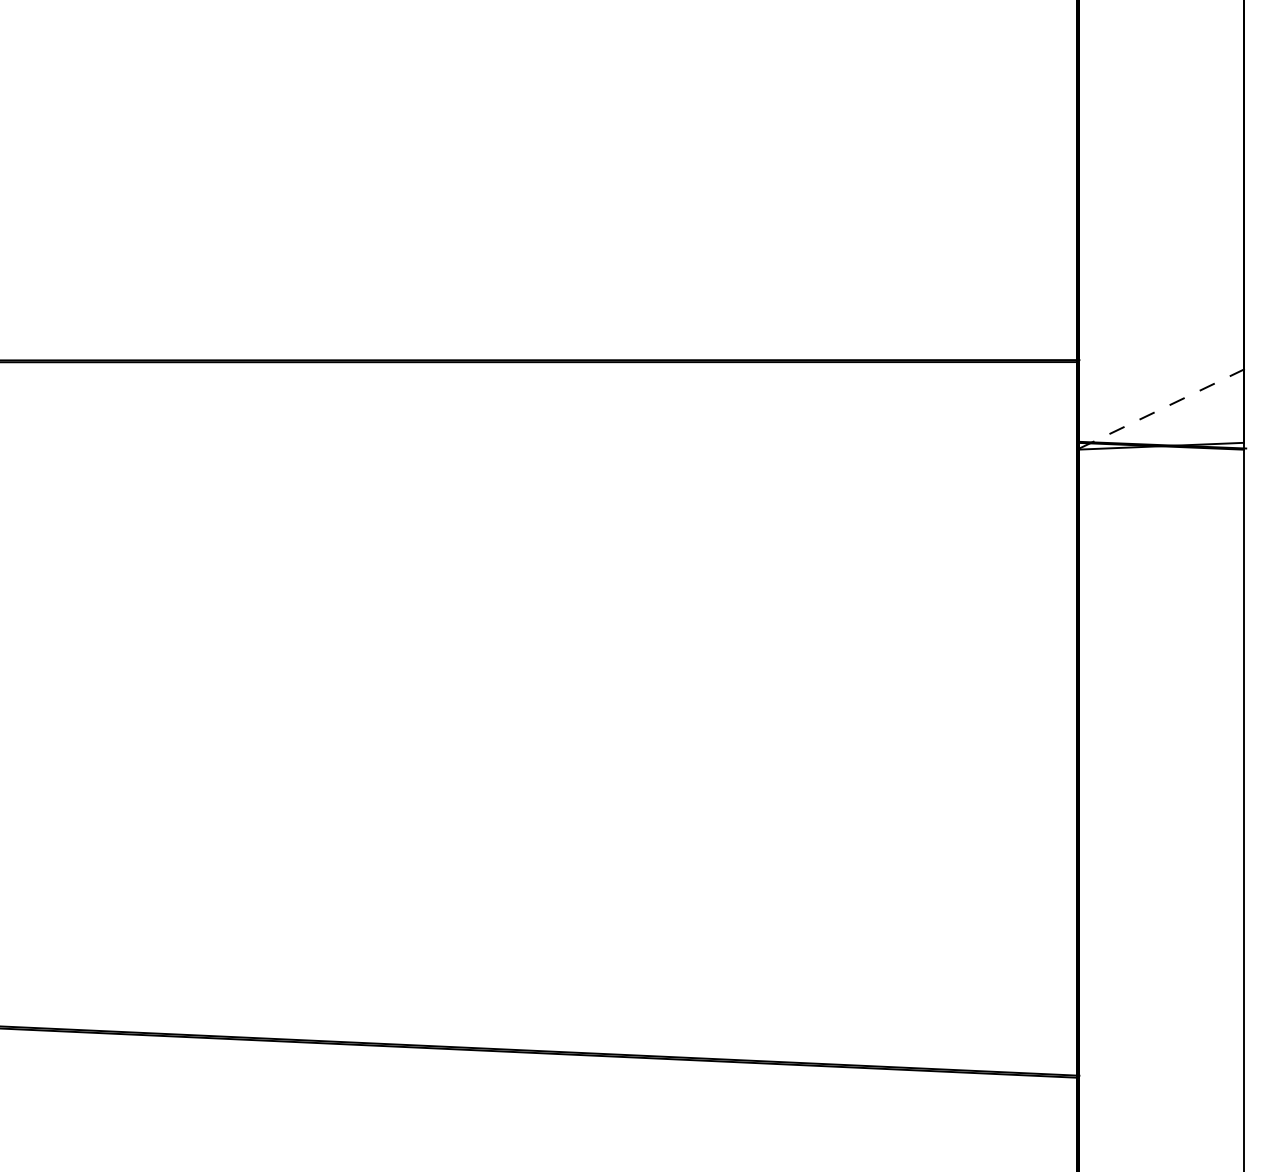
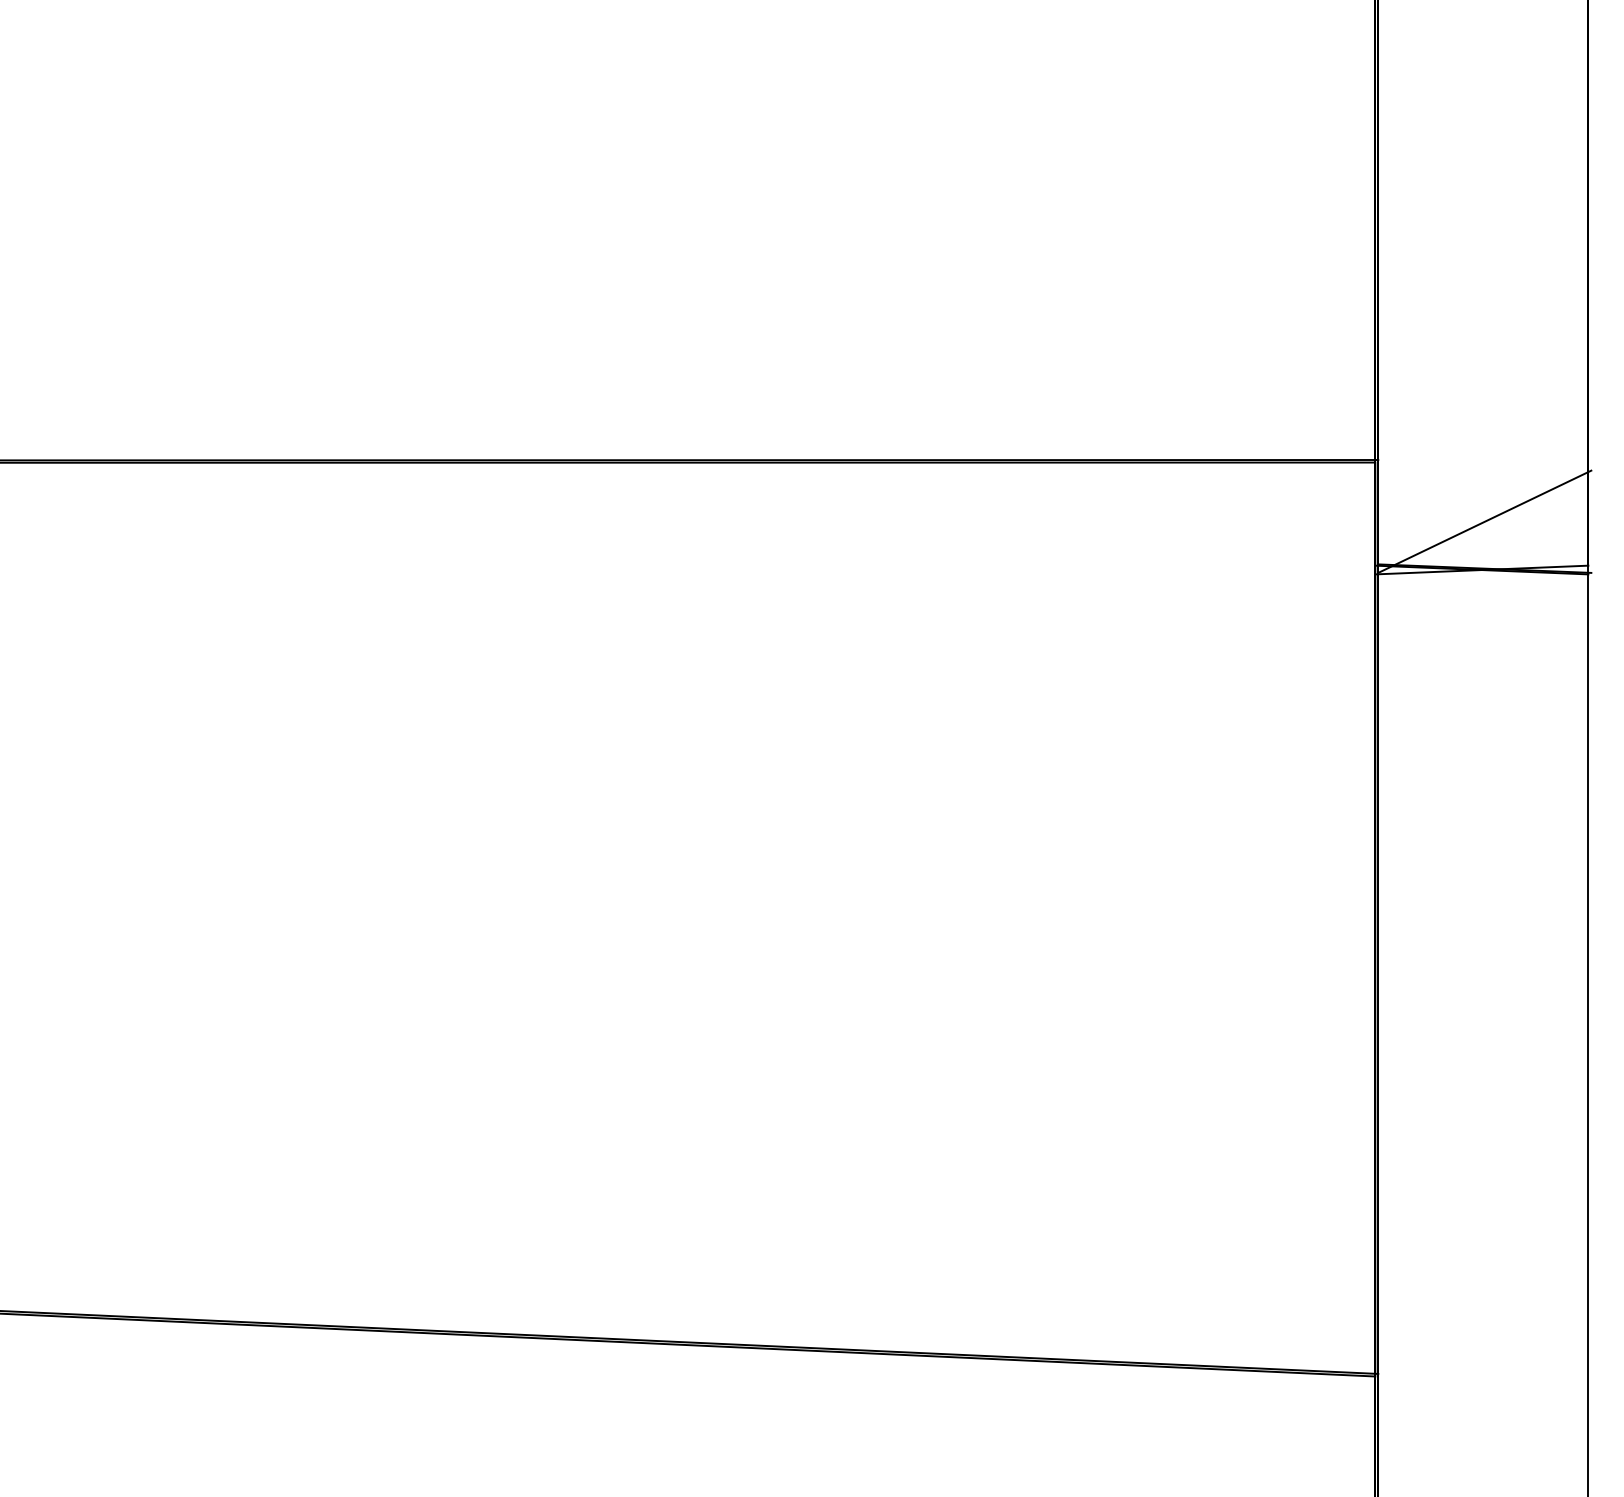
line: (1163, 408) -> (1485, 521), dashed -> solid

